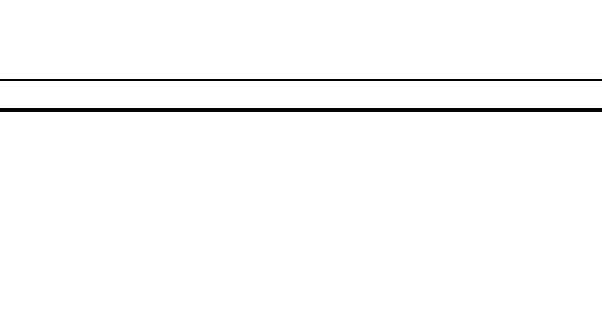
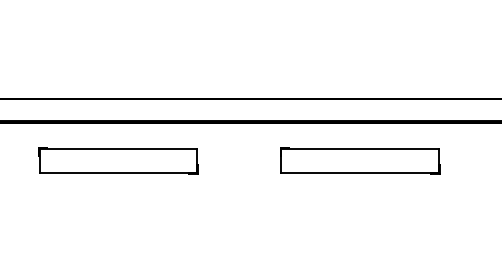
part: (159, 159) -> (118, 160), added
part: (475, 159) -> (360, 160), added

